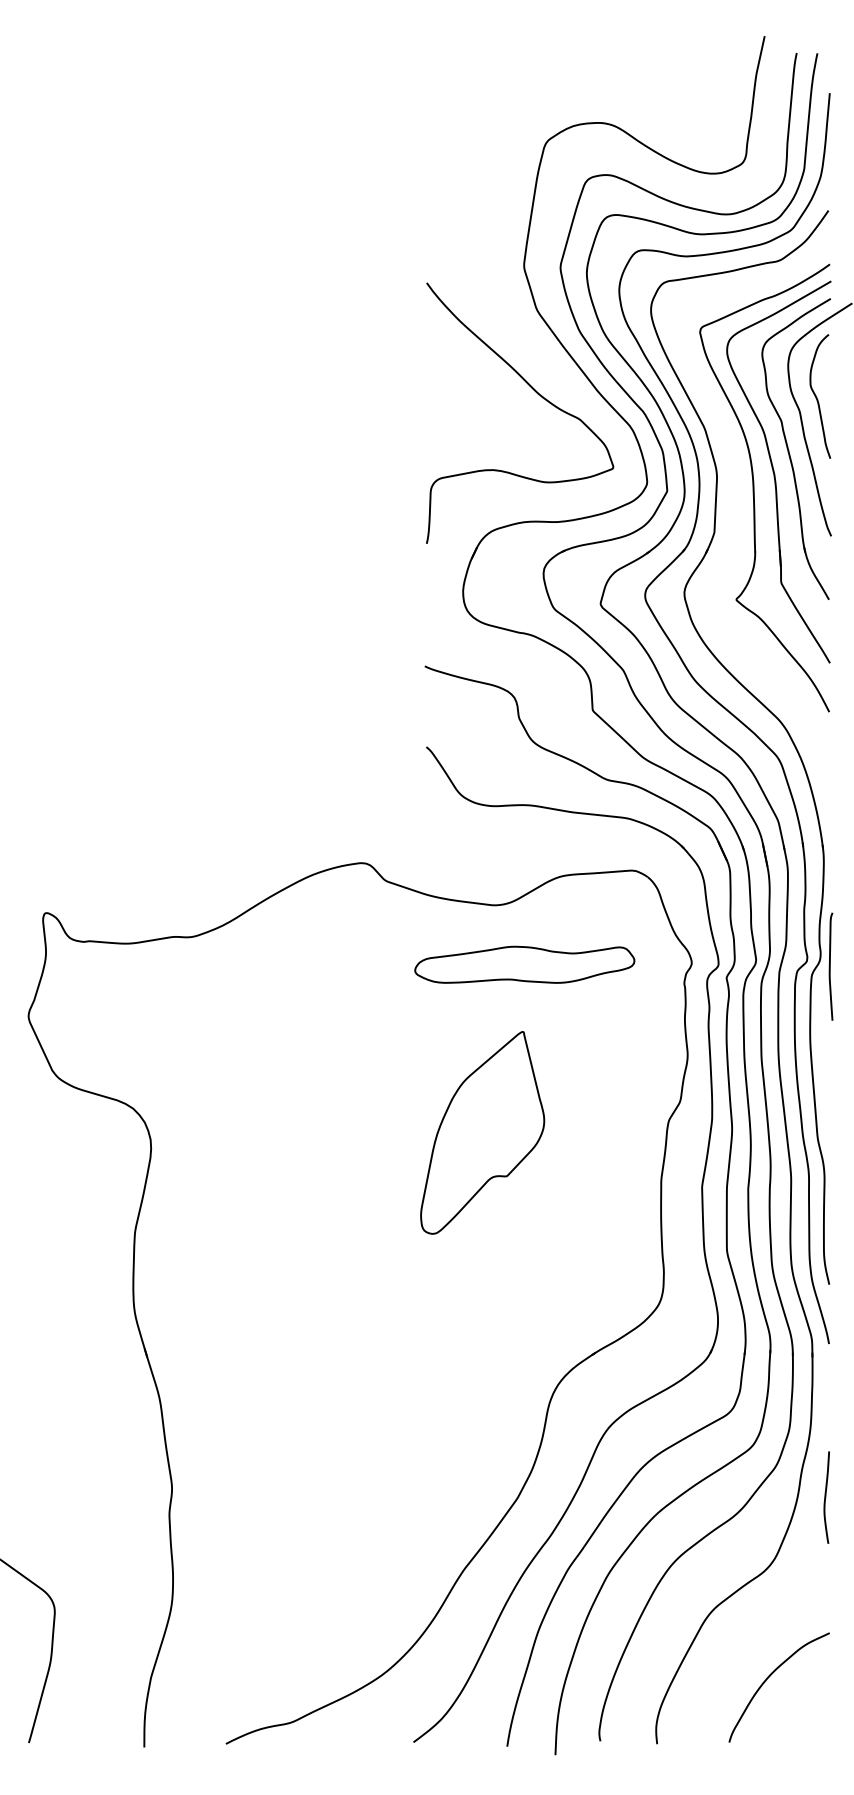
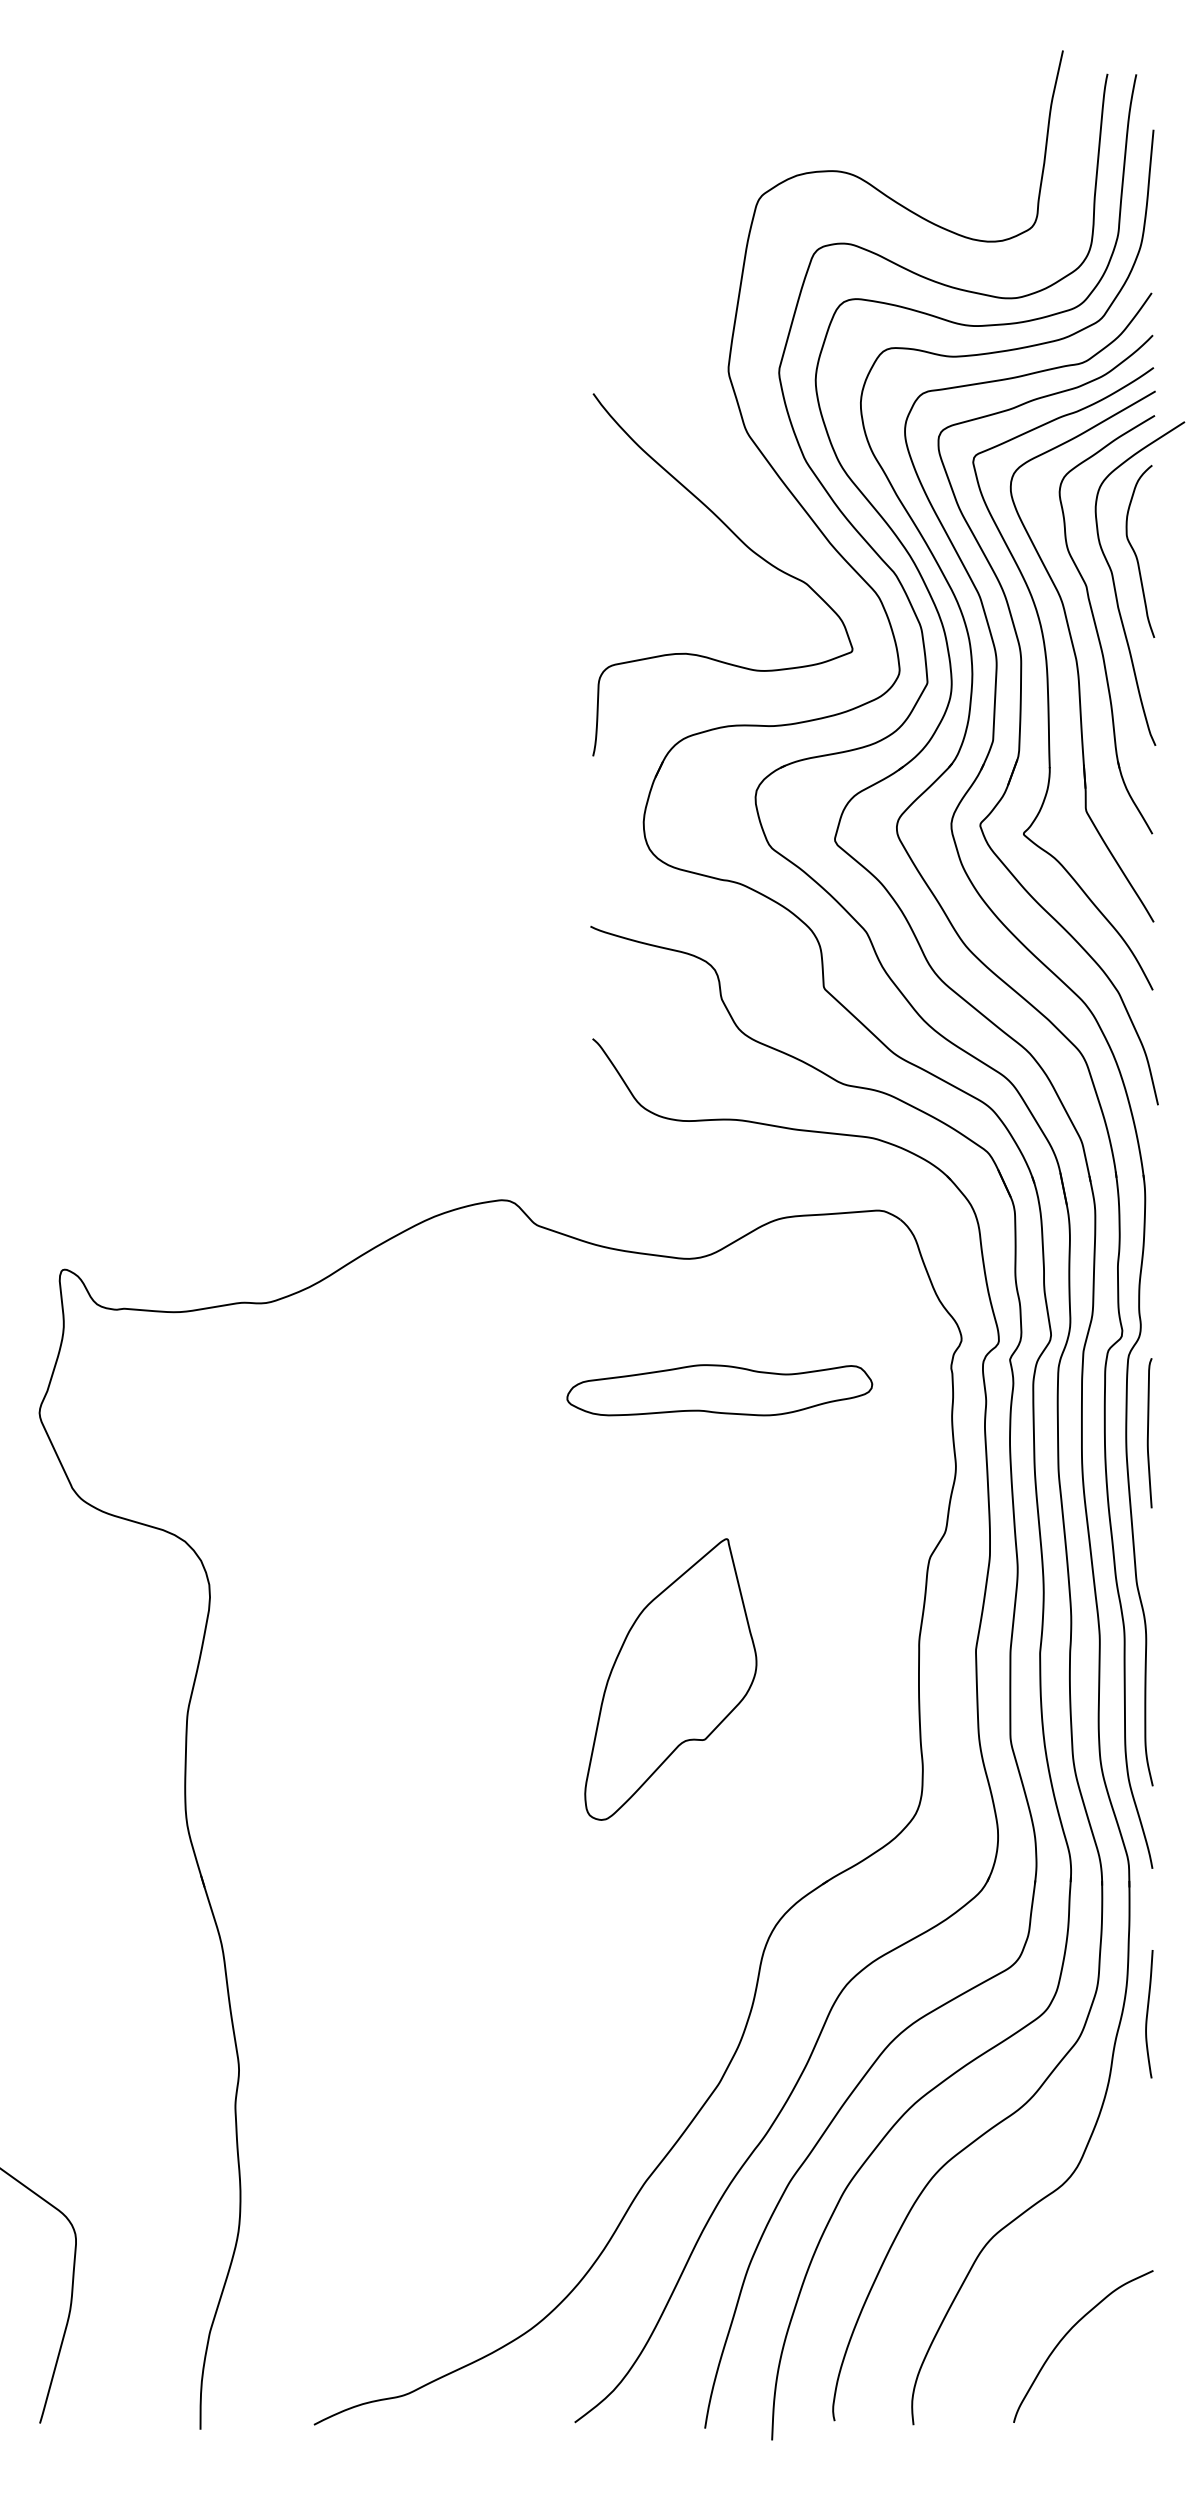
part: (735, 512) -> (1022, 712), added
part: (524, 964) -> (719, 1389), moved
curve: (830, 966) -> (1148, 1432), moved
part: (482, 1132) -> (670, 1678), moved
curve: (826, 1497) -> (1148, 2014), moved

